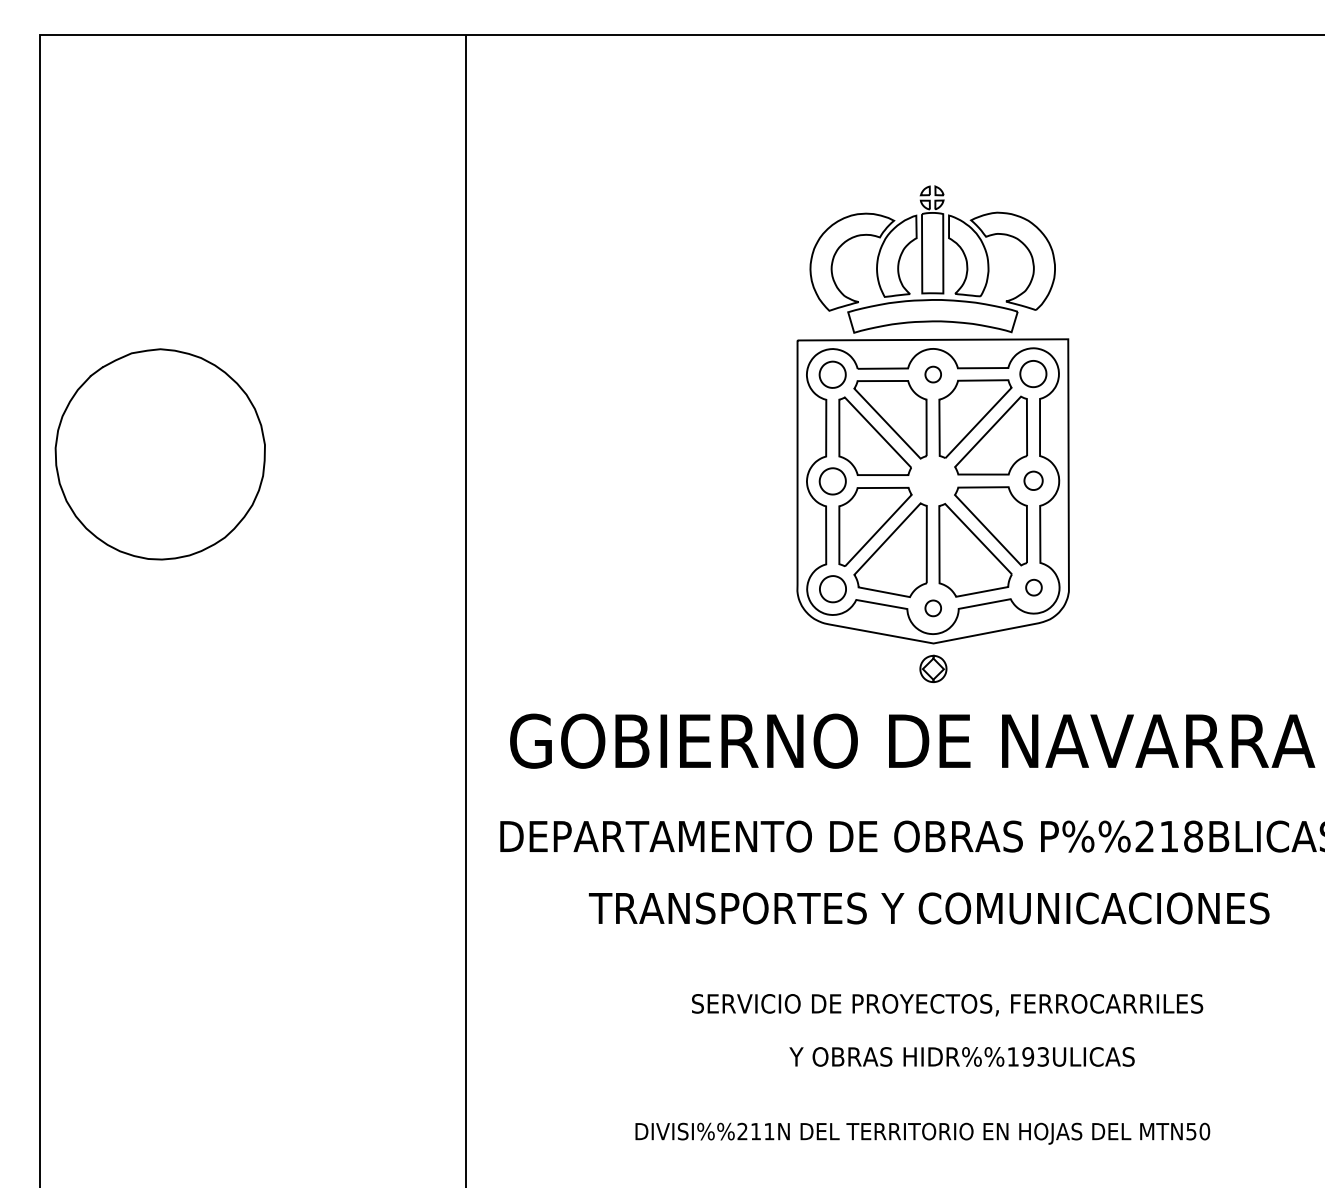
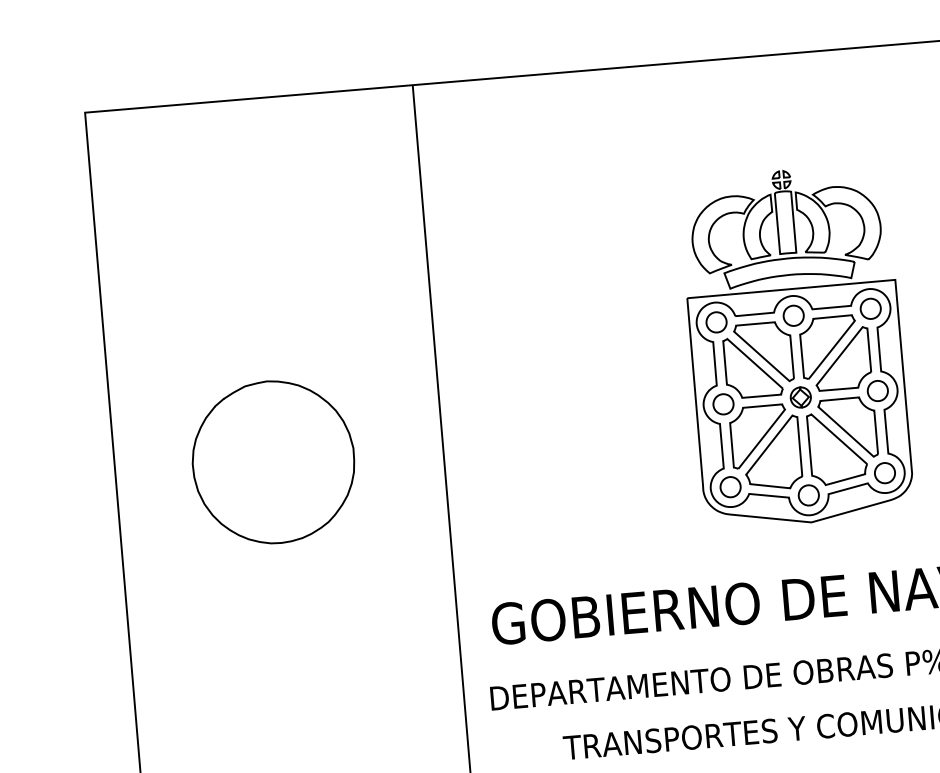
part: (933, 374) -> (794, 315), size x1.67
part: (159, 454) -> (272, 462), moved
part: (1033, 480) -> (877, 390), size x1.43
part: (1033, 587) -> (884, 472), size x1.67
part: (933, 608) -> (809, 495), size x1.67
part: (933, 668) -> (800, 397), moved

